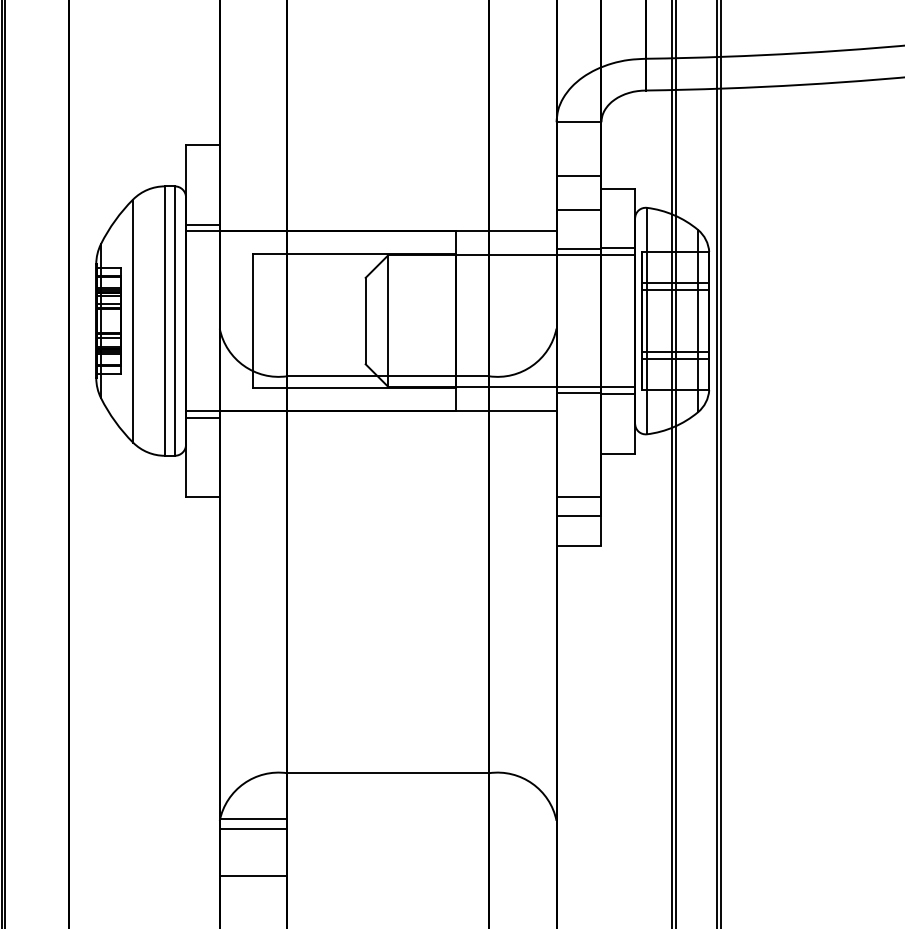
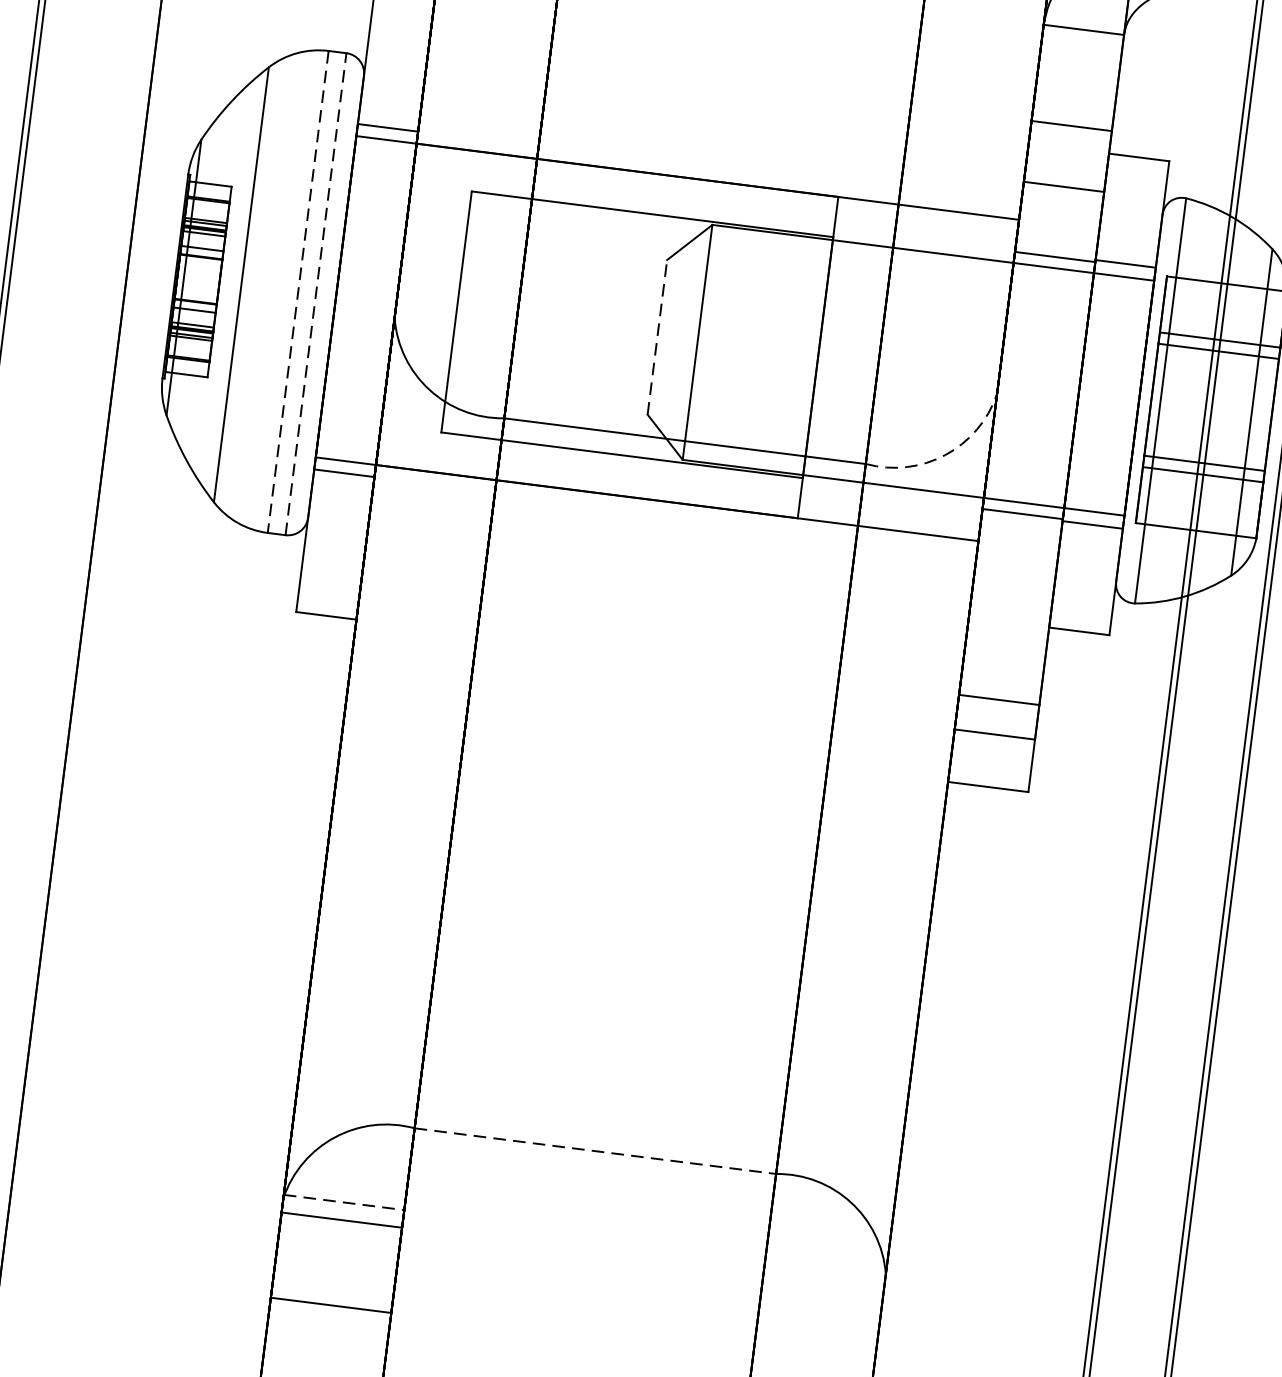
line: (365, 320) -> (657, 336), solid -> dashed
line: (164, 321) -> (297, 292), solid -> dashed
line: (174, 321) -> (315, 294), solid -> dashed
arc: (532, 365) -> (945, 454), solid -> dashed
line: (388, 773) -> (595, 1151), solid -> dashed
line: (253, 818) -> (344, 1201), solid -> dashed

